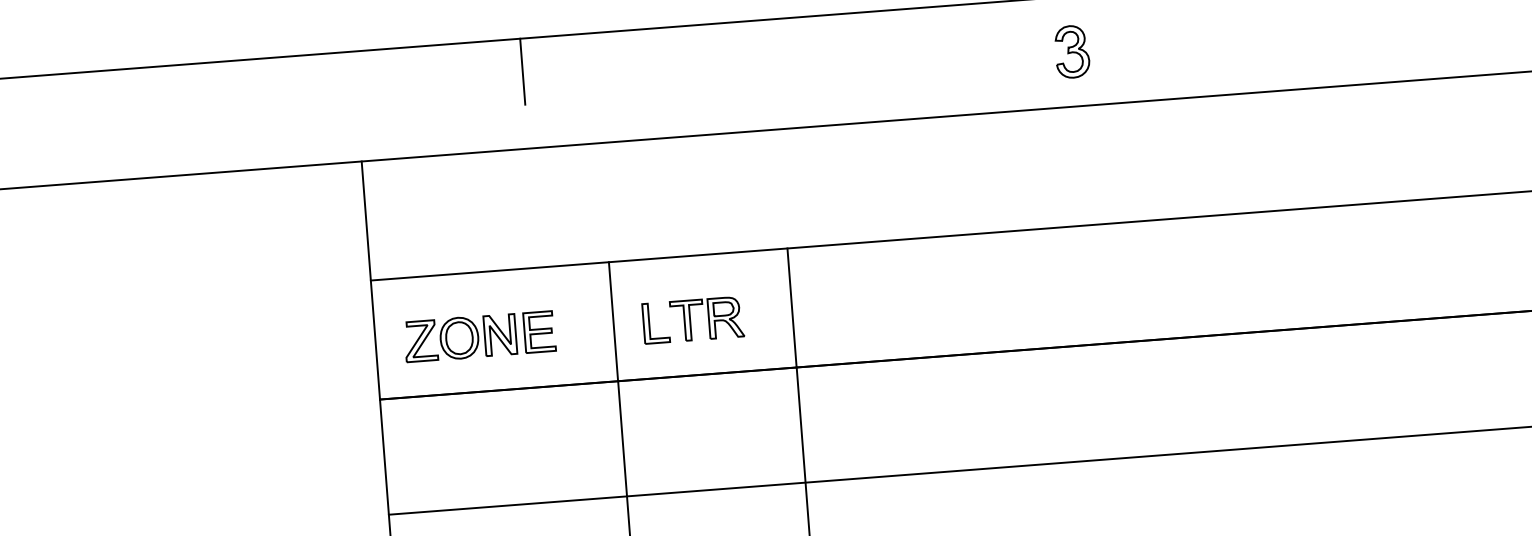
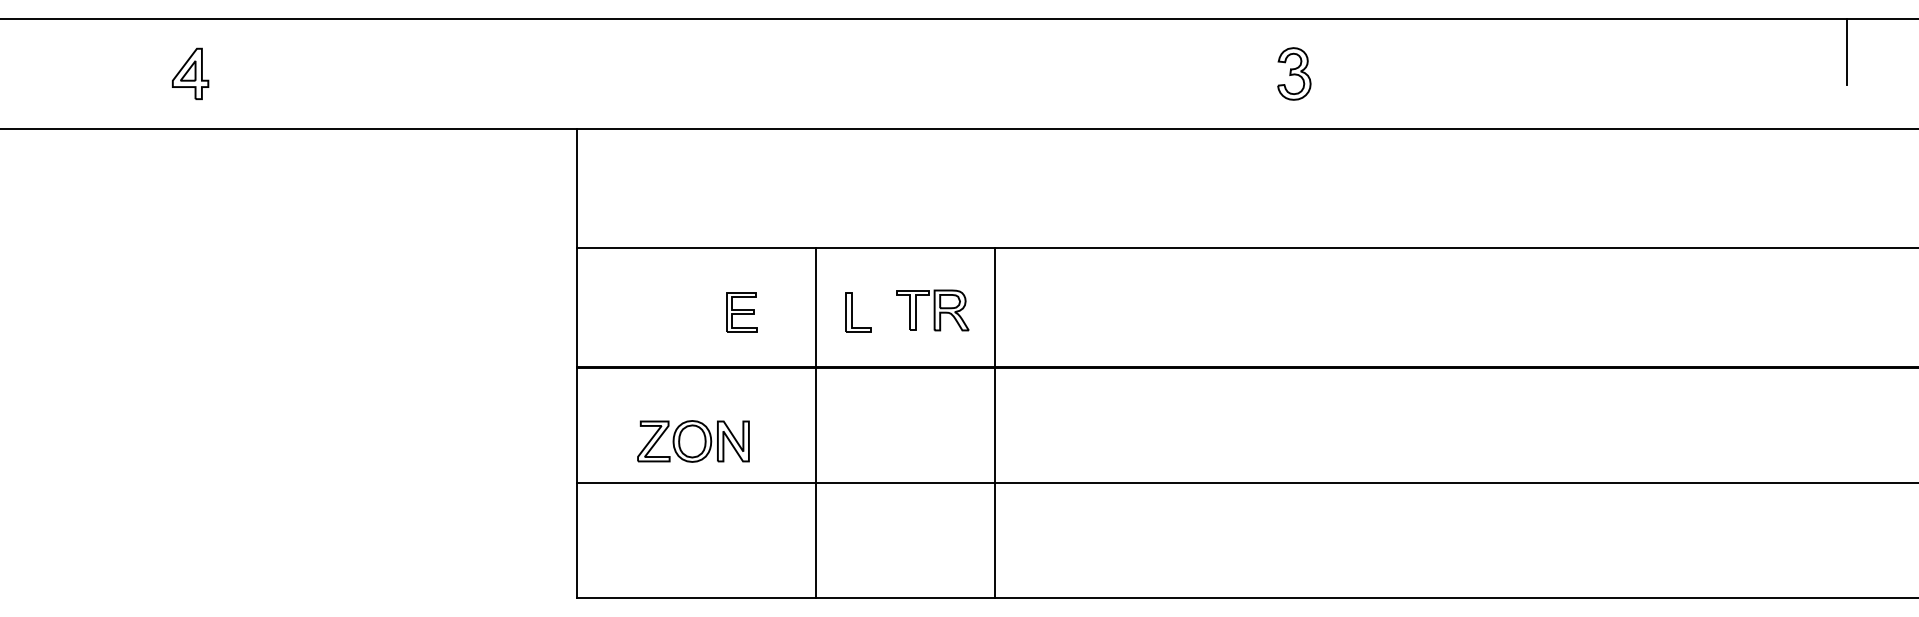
line: (522, 71) -> (744, 51), removed
part: (706, 319) -> (932, 310), moved
part: (460, 338) -> (693, 441), moved

